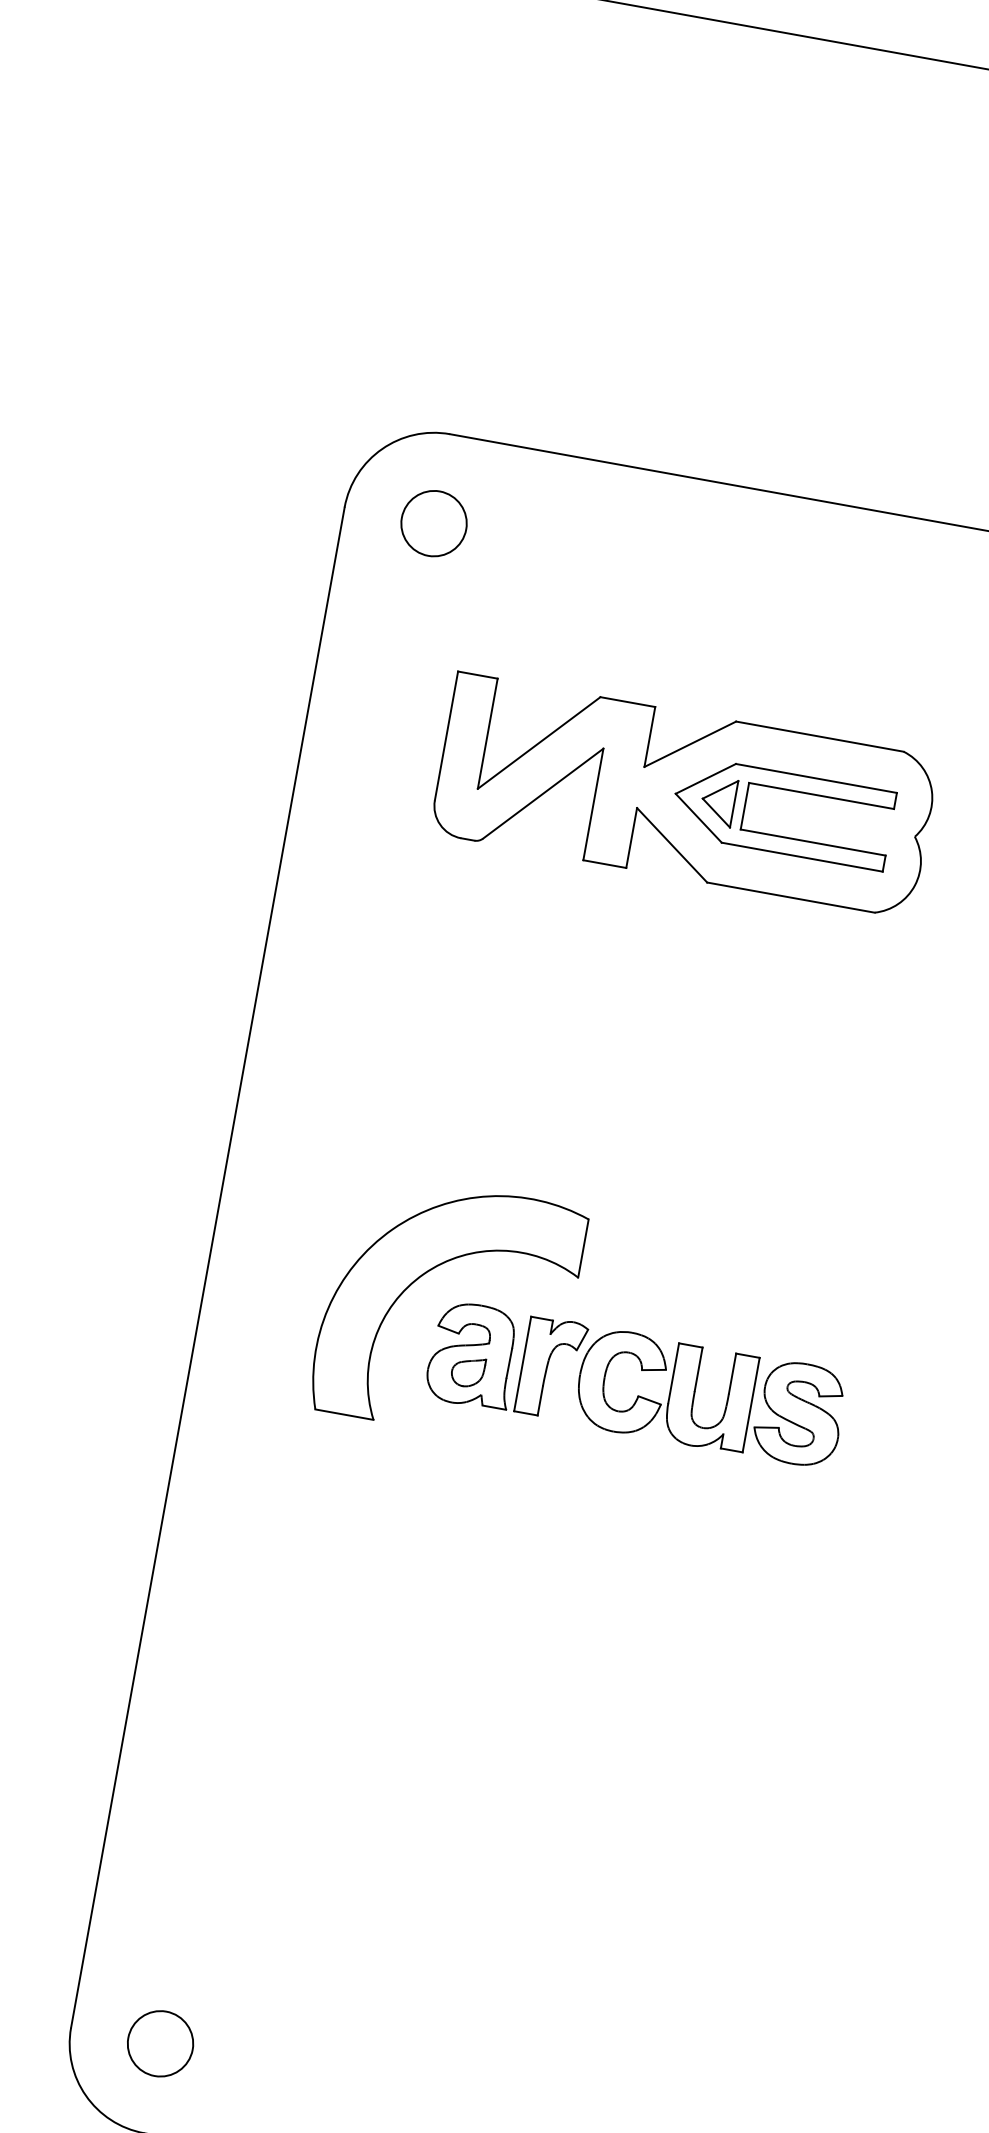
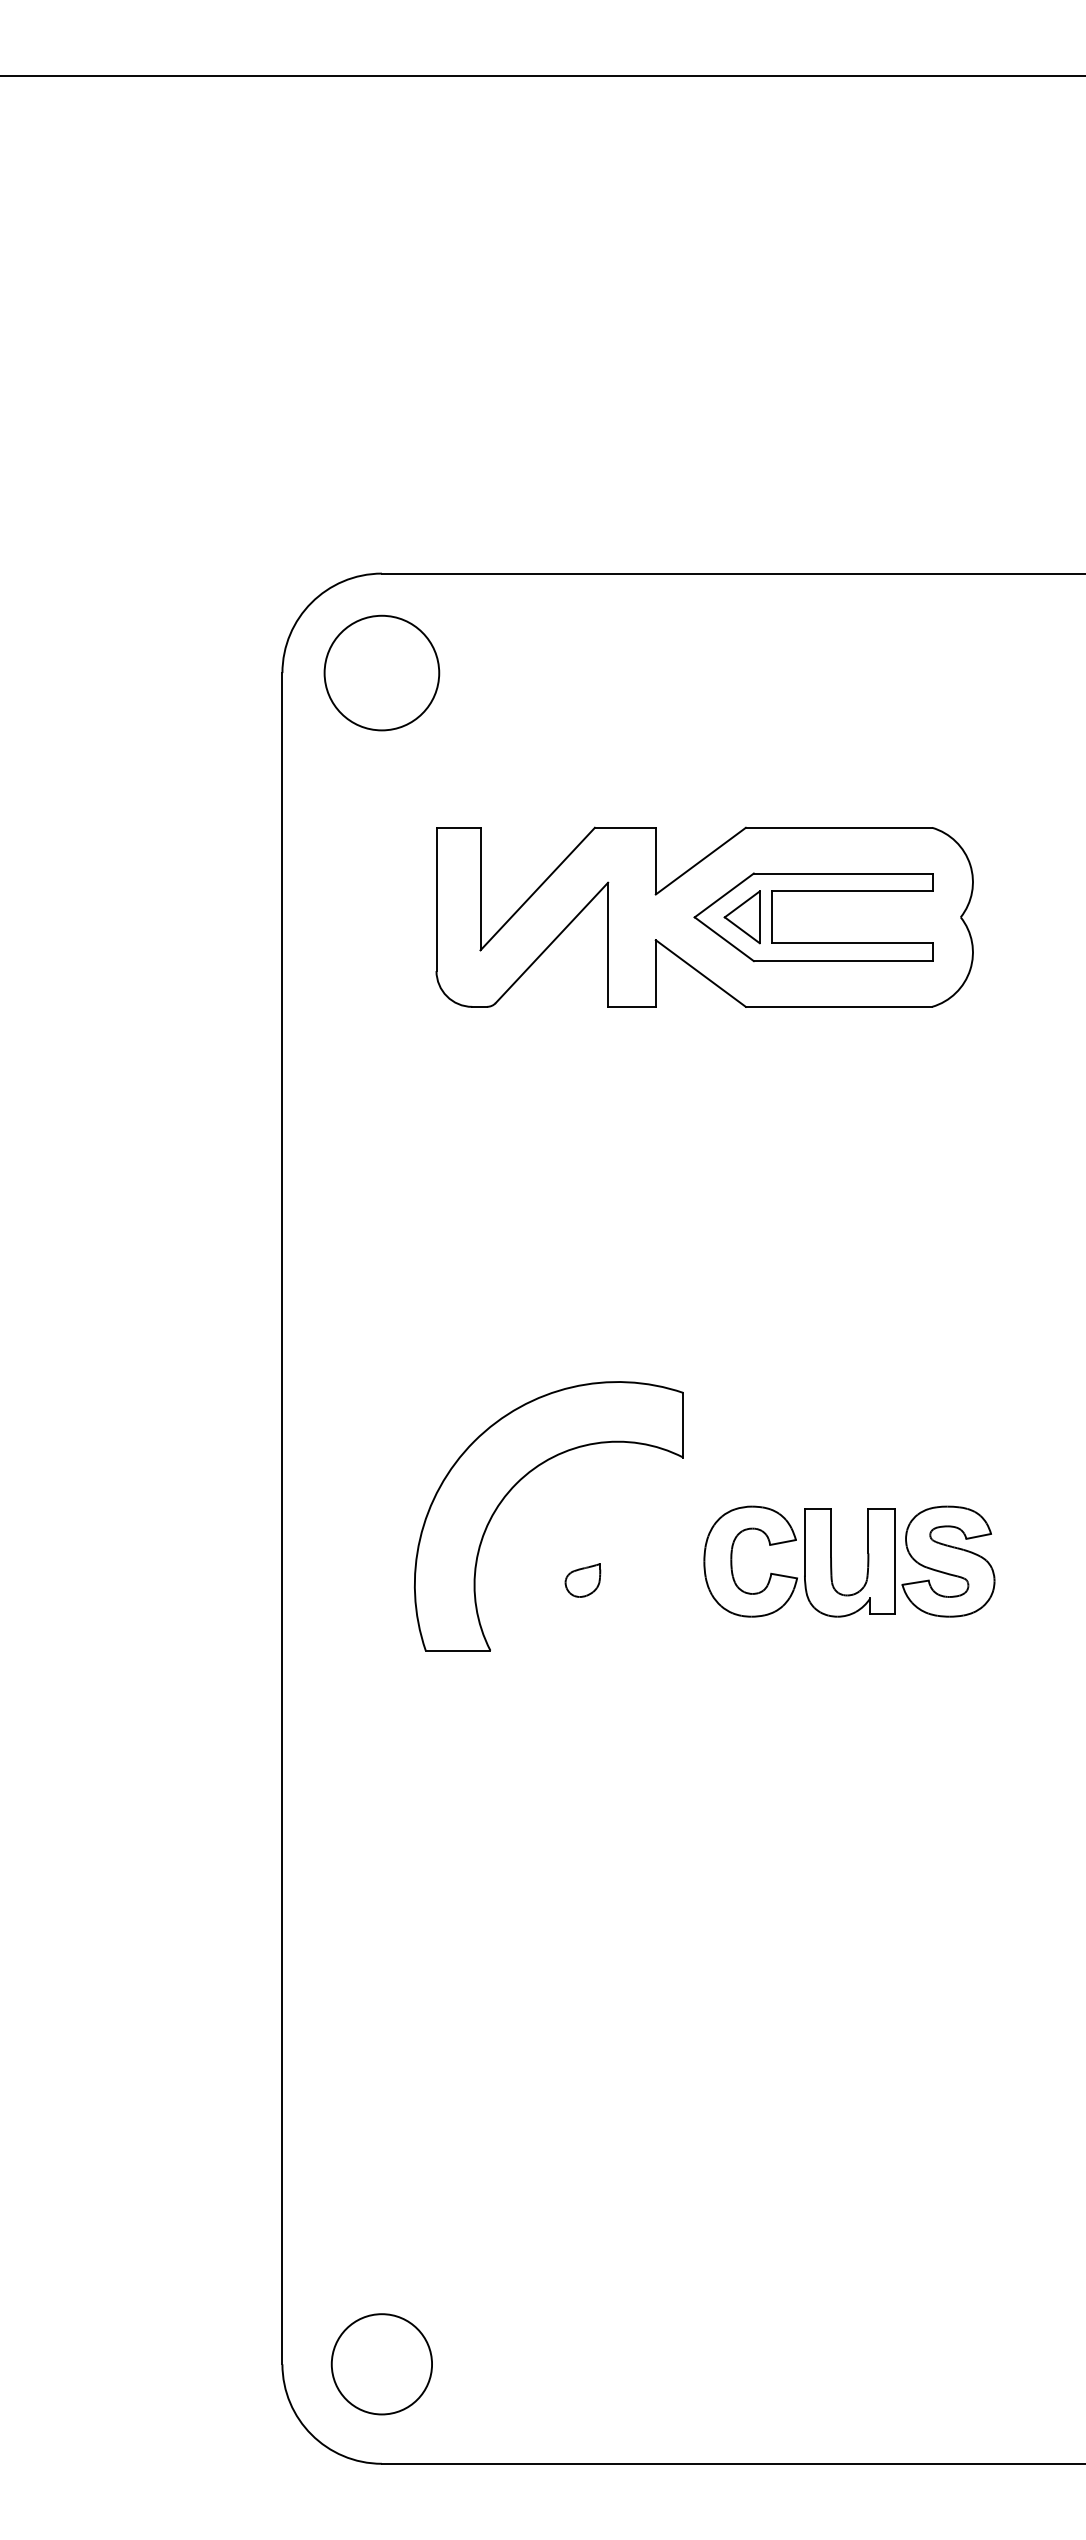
circle: (433, 523) -> (381, 672), size x1.6
part: (505, 1360) -> (621, 1561), removed
circle: (160, 2043) -> (381, 2364), size x1.4

